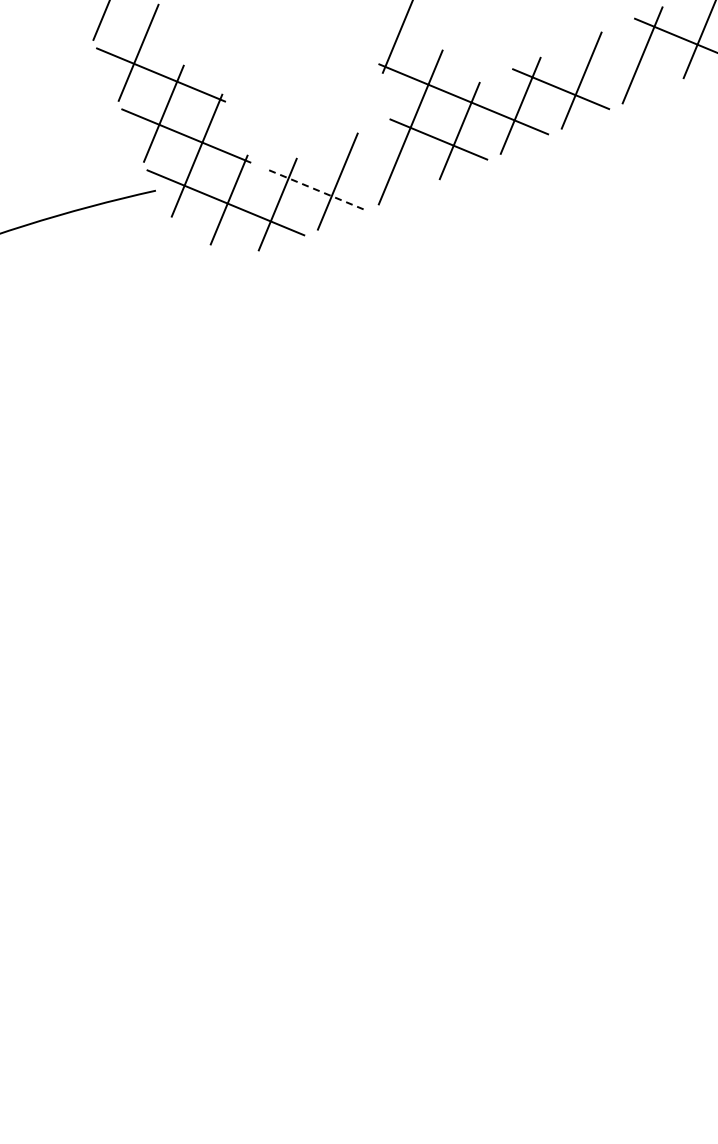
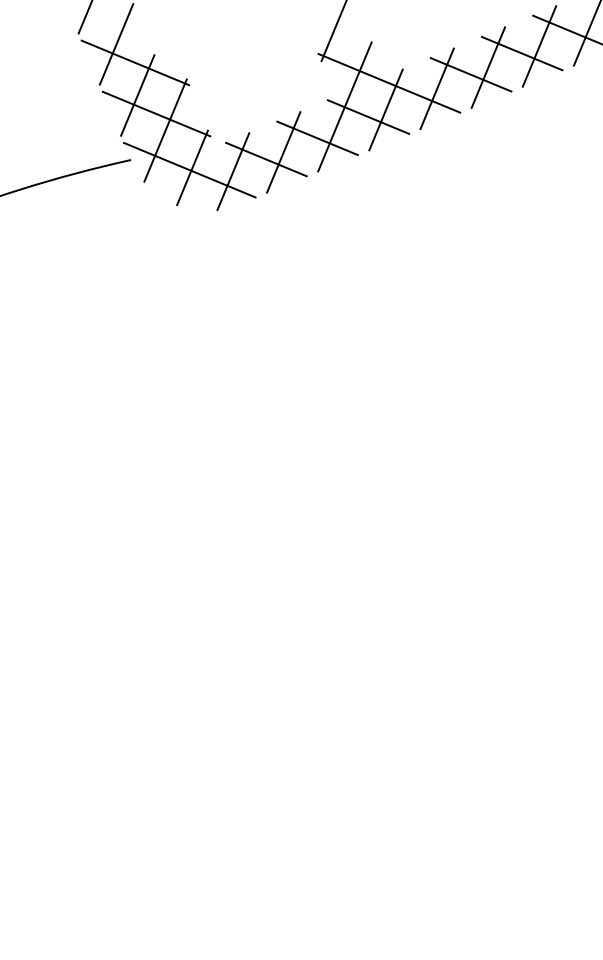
line: (622, 63) -> (522, 53), added
line: (378, 164) -> (317, 138), added
line: (317, 190) -> (266, 159), dashed -> solid

